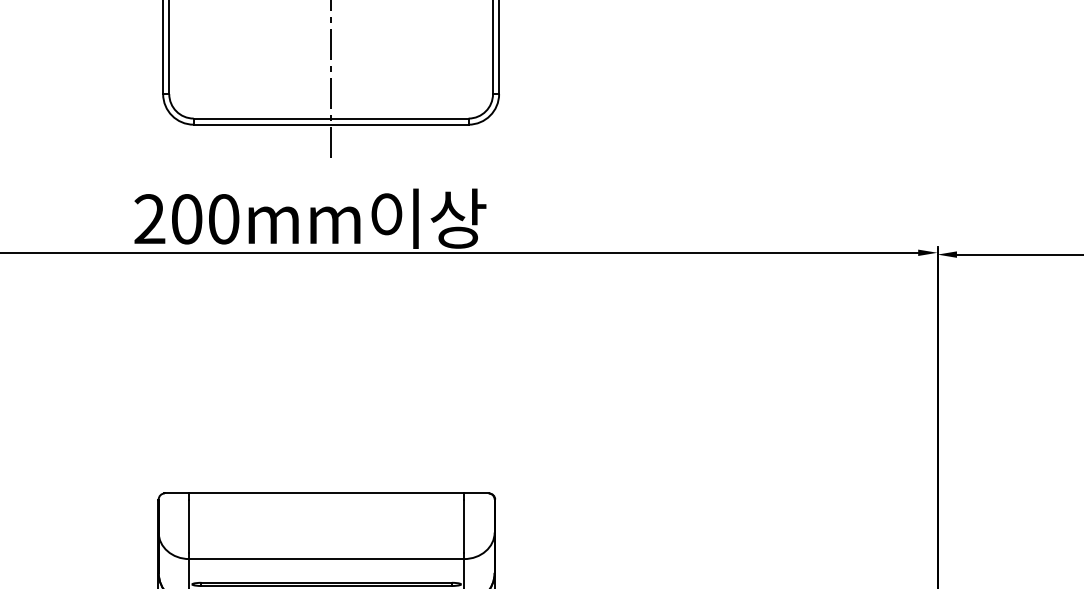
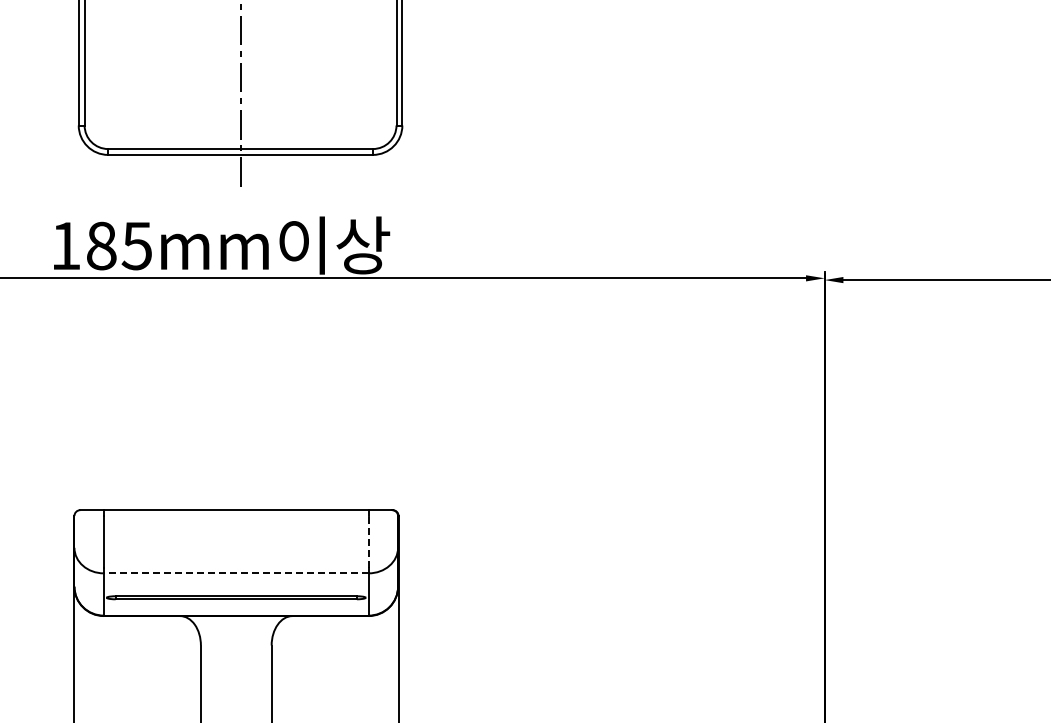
text: (186, 218) -> (101, 245), 200mm -> 185mm
line: (463, 525) -> (368, 541), solid -> dashed
line: (325, 559) -> (235, 573), solid -> dashed

